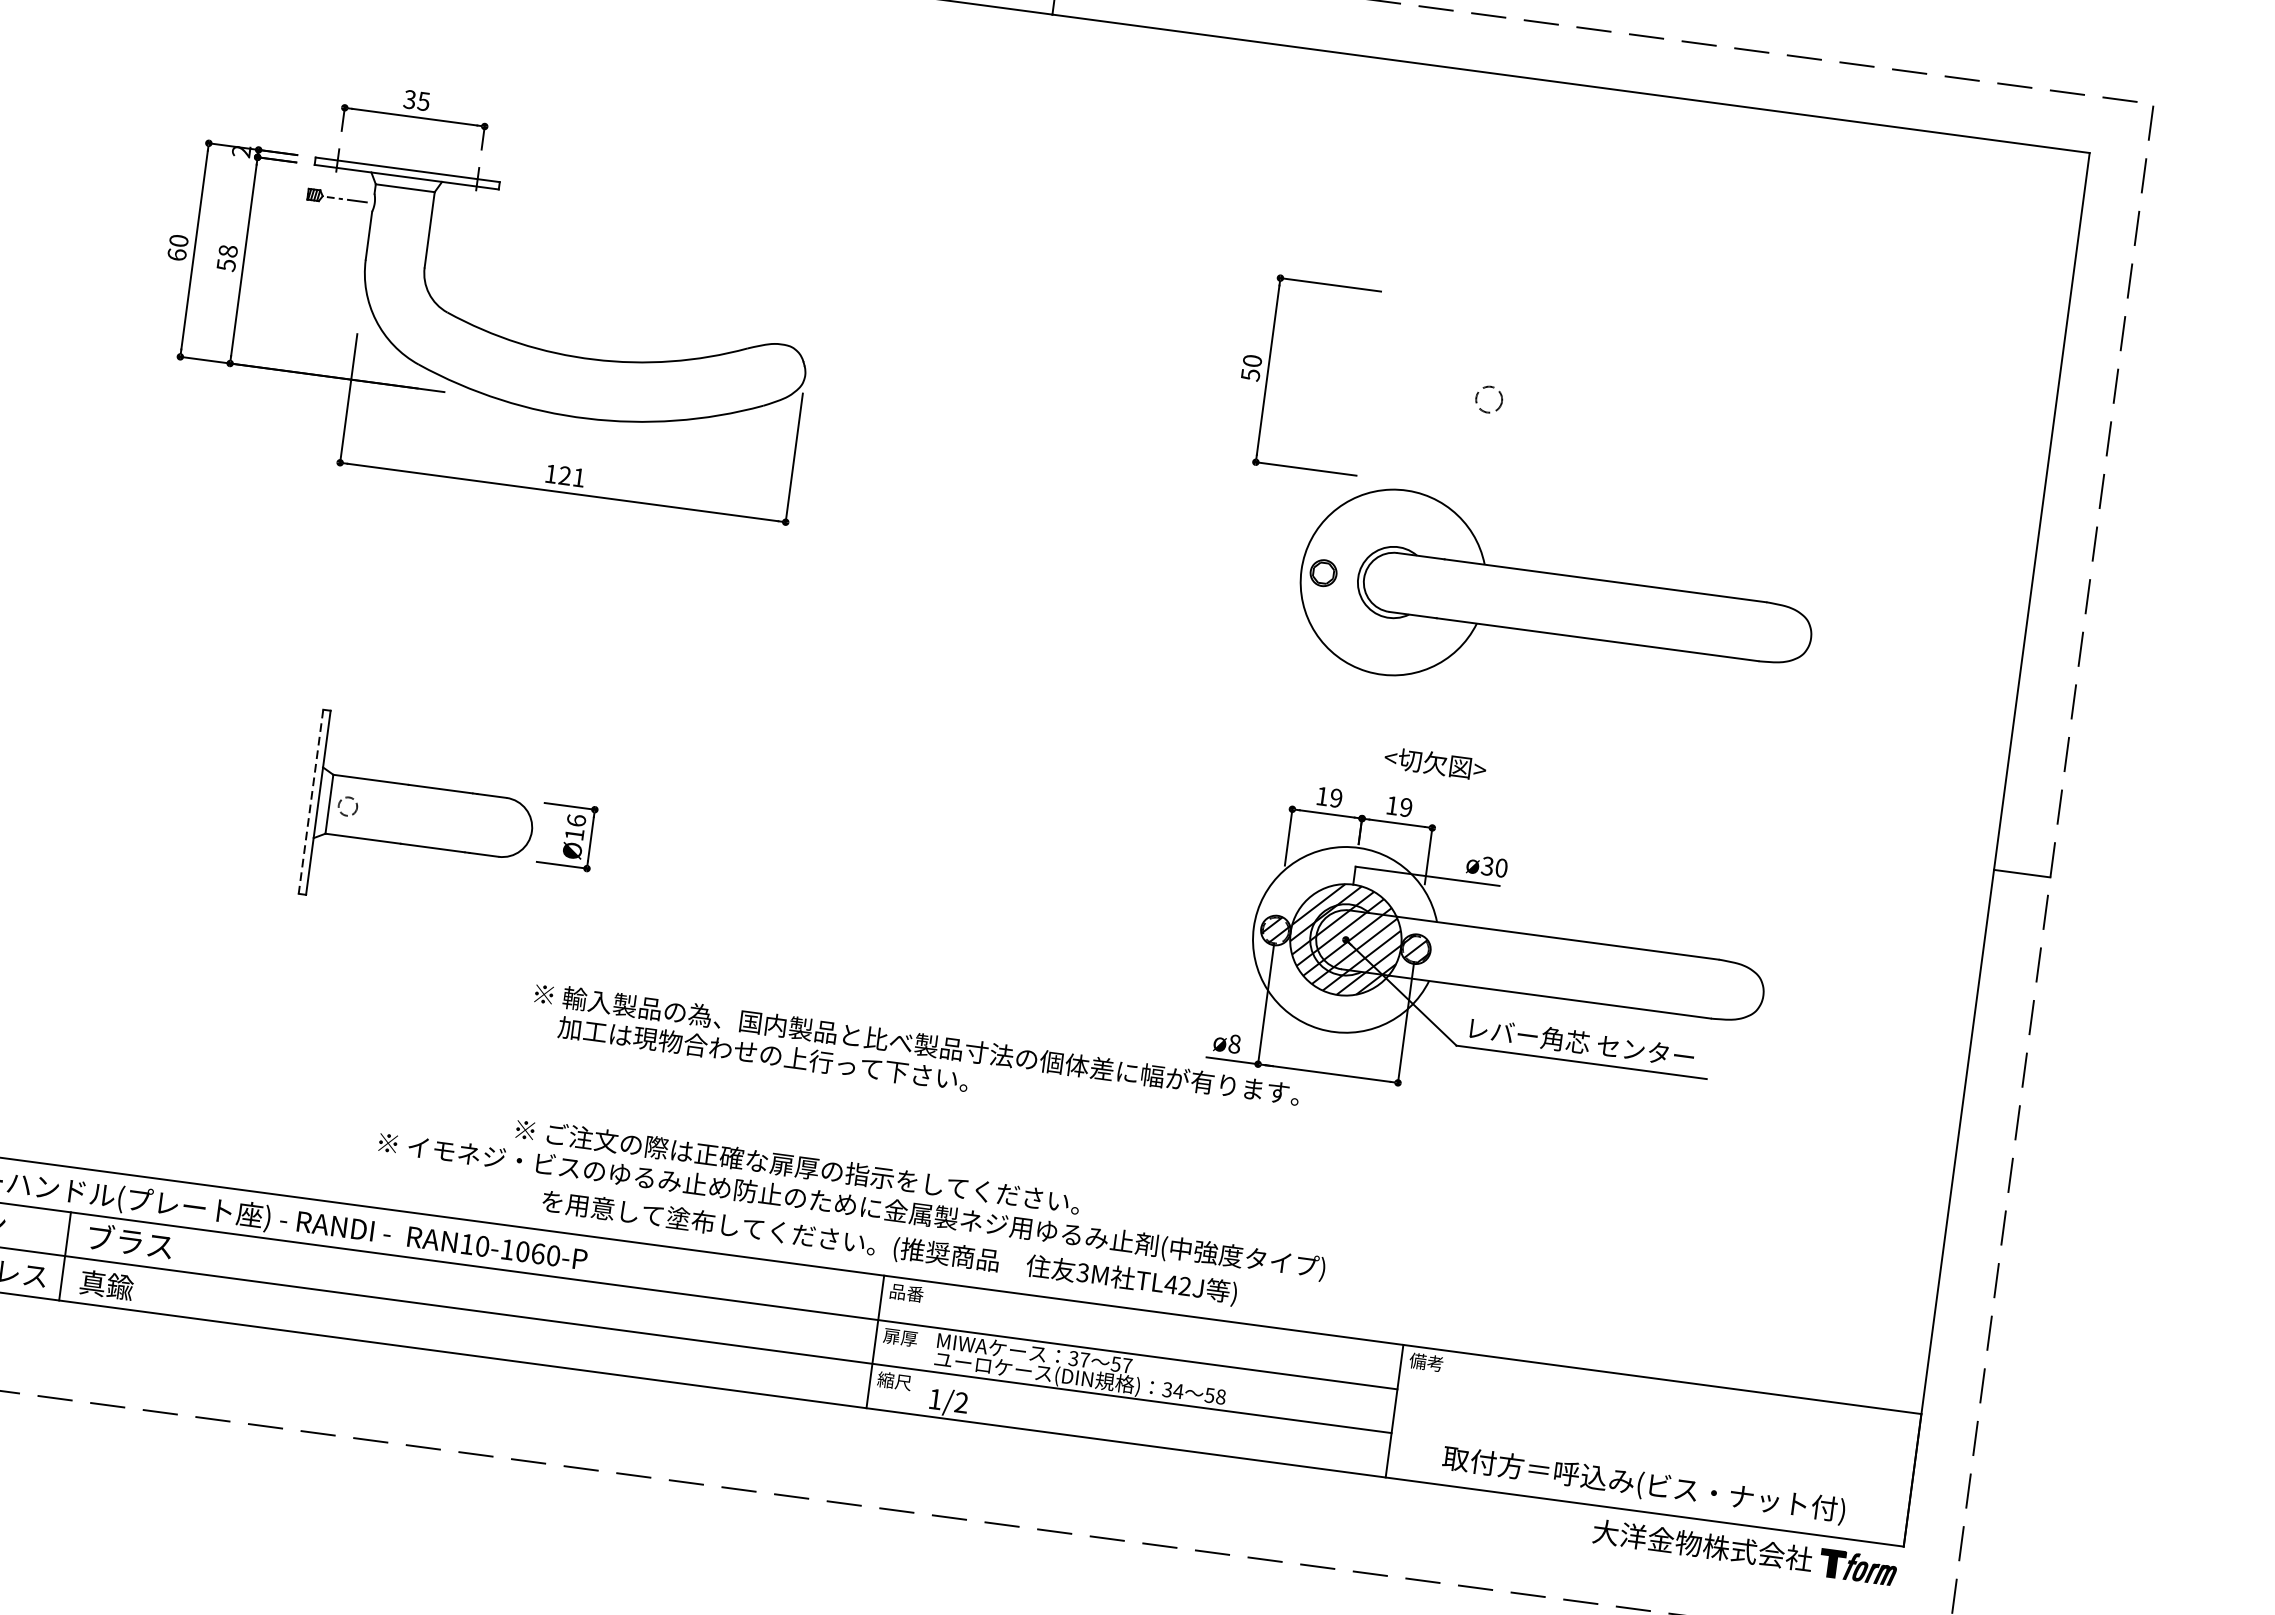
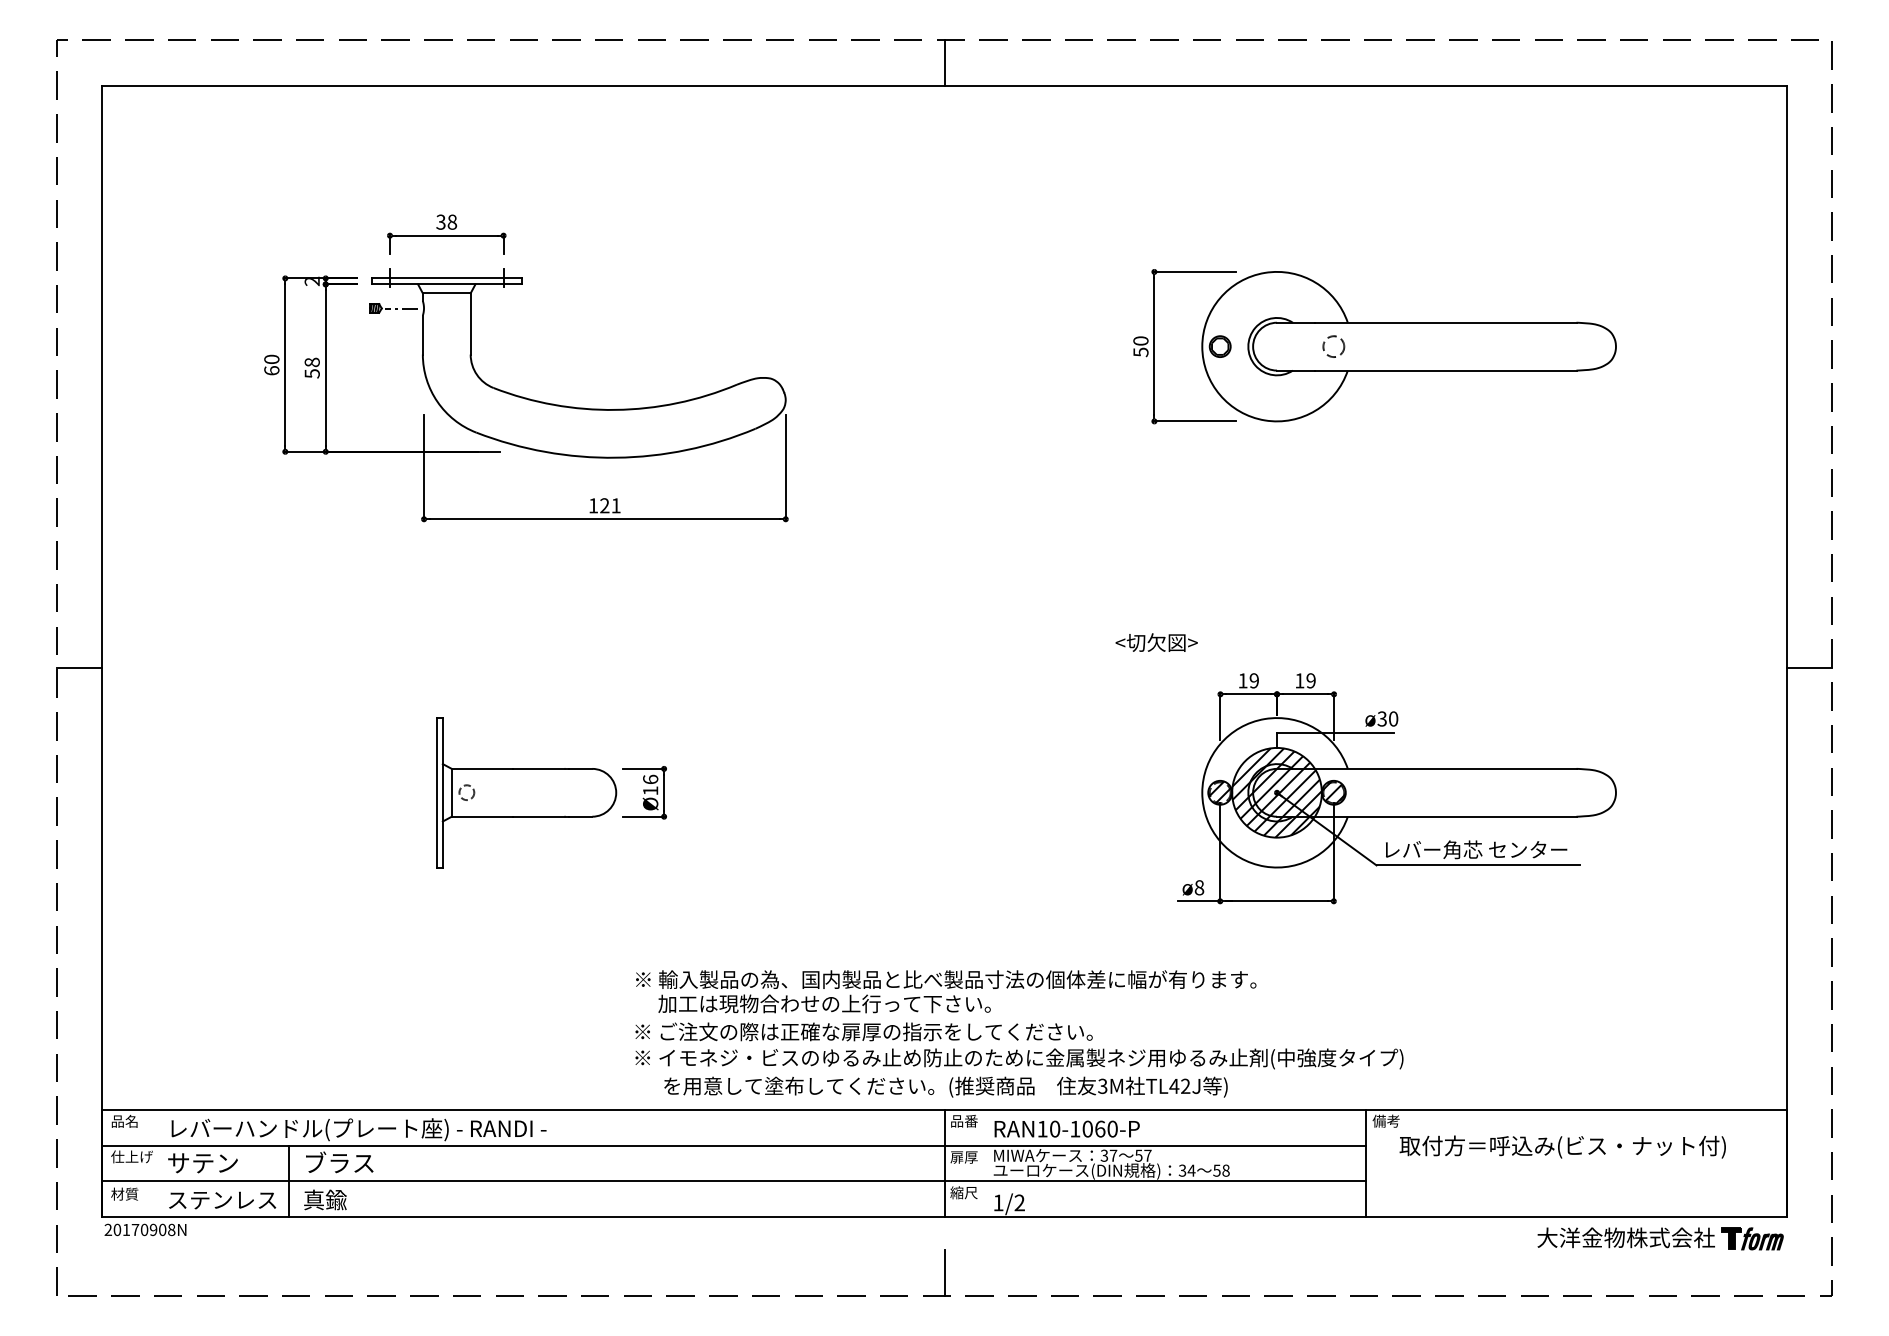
text: (424, 100) -> (452, 221), 35 -> 38
part: (1555, 603) -> (1408, 346), moved
text: (1435, 763) -> (1156, 642), moved
line: (310, 801) -> (436, 792), dashed -> solid
text: (915, 1058) -> (946, 991), moved
text: (852, 1205) -> (1019, 1058), moved
text: (496, 1247) -> (1066, 1128), moved
line: (857, 1476) -> (944, 1272), added
text: (1643, 1484) -> (1562, 1146), moved

